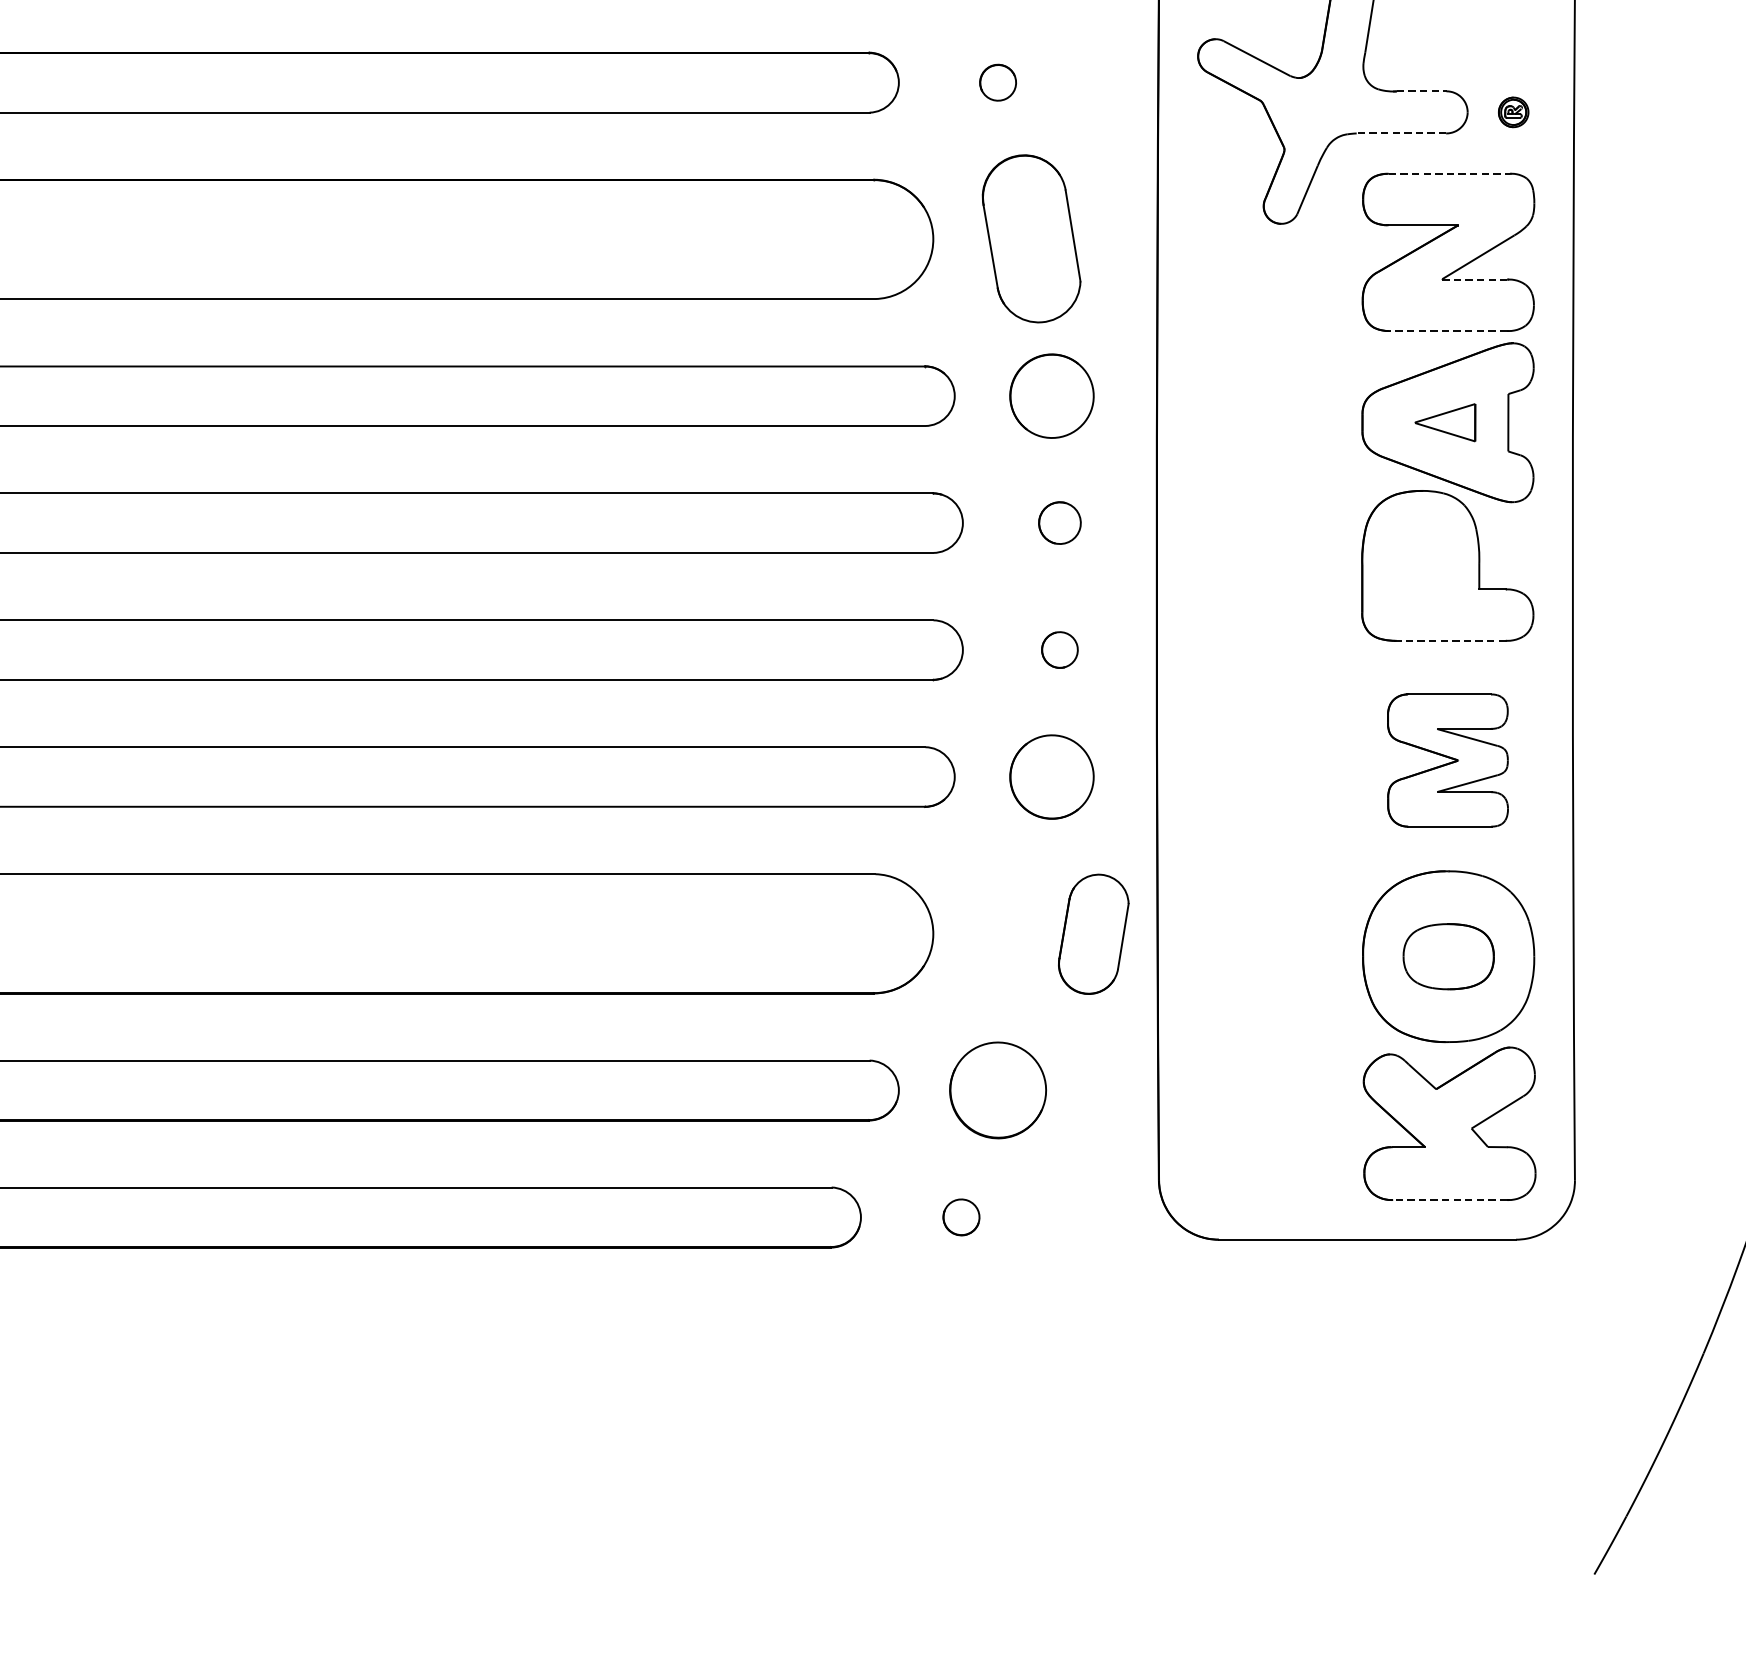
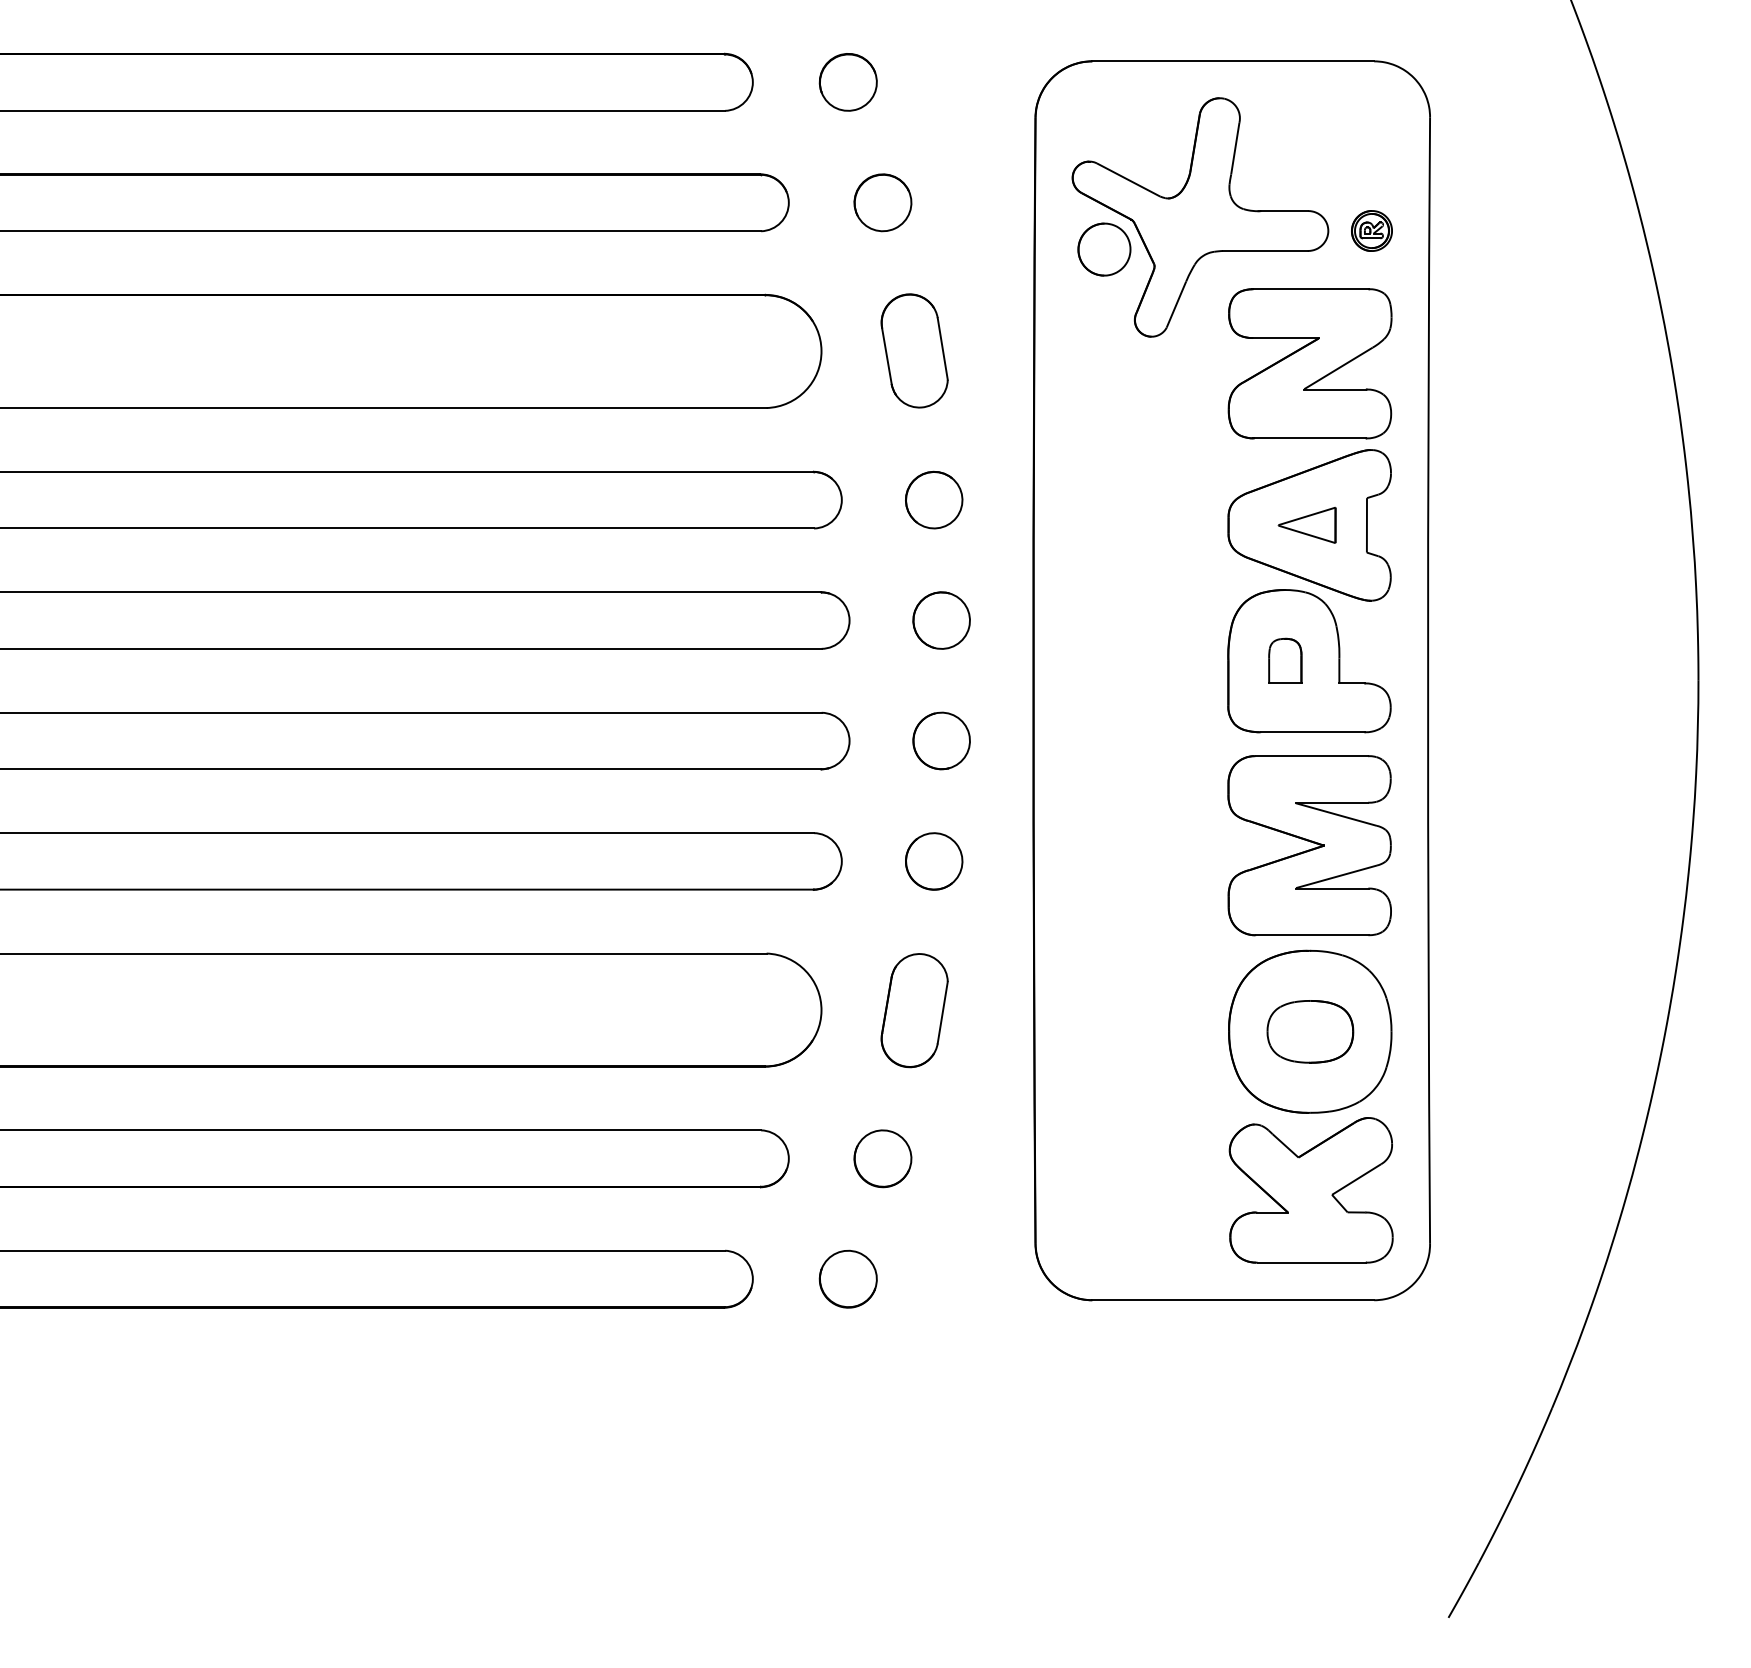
part: (997, 82) -> (882, 202), size x1.67
line: (1421, 91) -> (1284, 211), dashed -> solid
part: (1513, 111) -> (1371, 230), size x1.43
part: (1231, 131) -> (1104, 249), added
line: (1401, 132) -> (1265, 250), dashed -> solid
line: (1449, 174) -> (1311, 289), dashed -> solid
part: (1031, 238) -> (914, 350), size x0.71
line: (1475, 279) -> (1335, 389), dashed -> solid
line: (1448, 331) -> (1310, 438), dashed -> solid
part: (1052, 395) -> (934, 499), size x0.71
part: (1059, 523) -> (941, 620), size x1.43
part: (1422, 565) -> (1285, 660), added
line: (1450, 641) -> (1312, 732), dashed -> solid
part: (1059, 649) -> (941, 740), size x1.67
part: (1447, 760) -> (1309, 845), size x1.43
part: (1052, 777) -> (934, 861), size x0.71
part: (1093, 934) -> (914, 1010), moved
part: (997, 1090) -> (882, 1158), size x0.62
line: (1449, 1199) -> (1311, 1262), dashed -> solid
part: (960, 1216) -> (847, 1278), size x1.67

